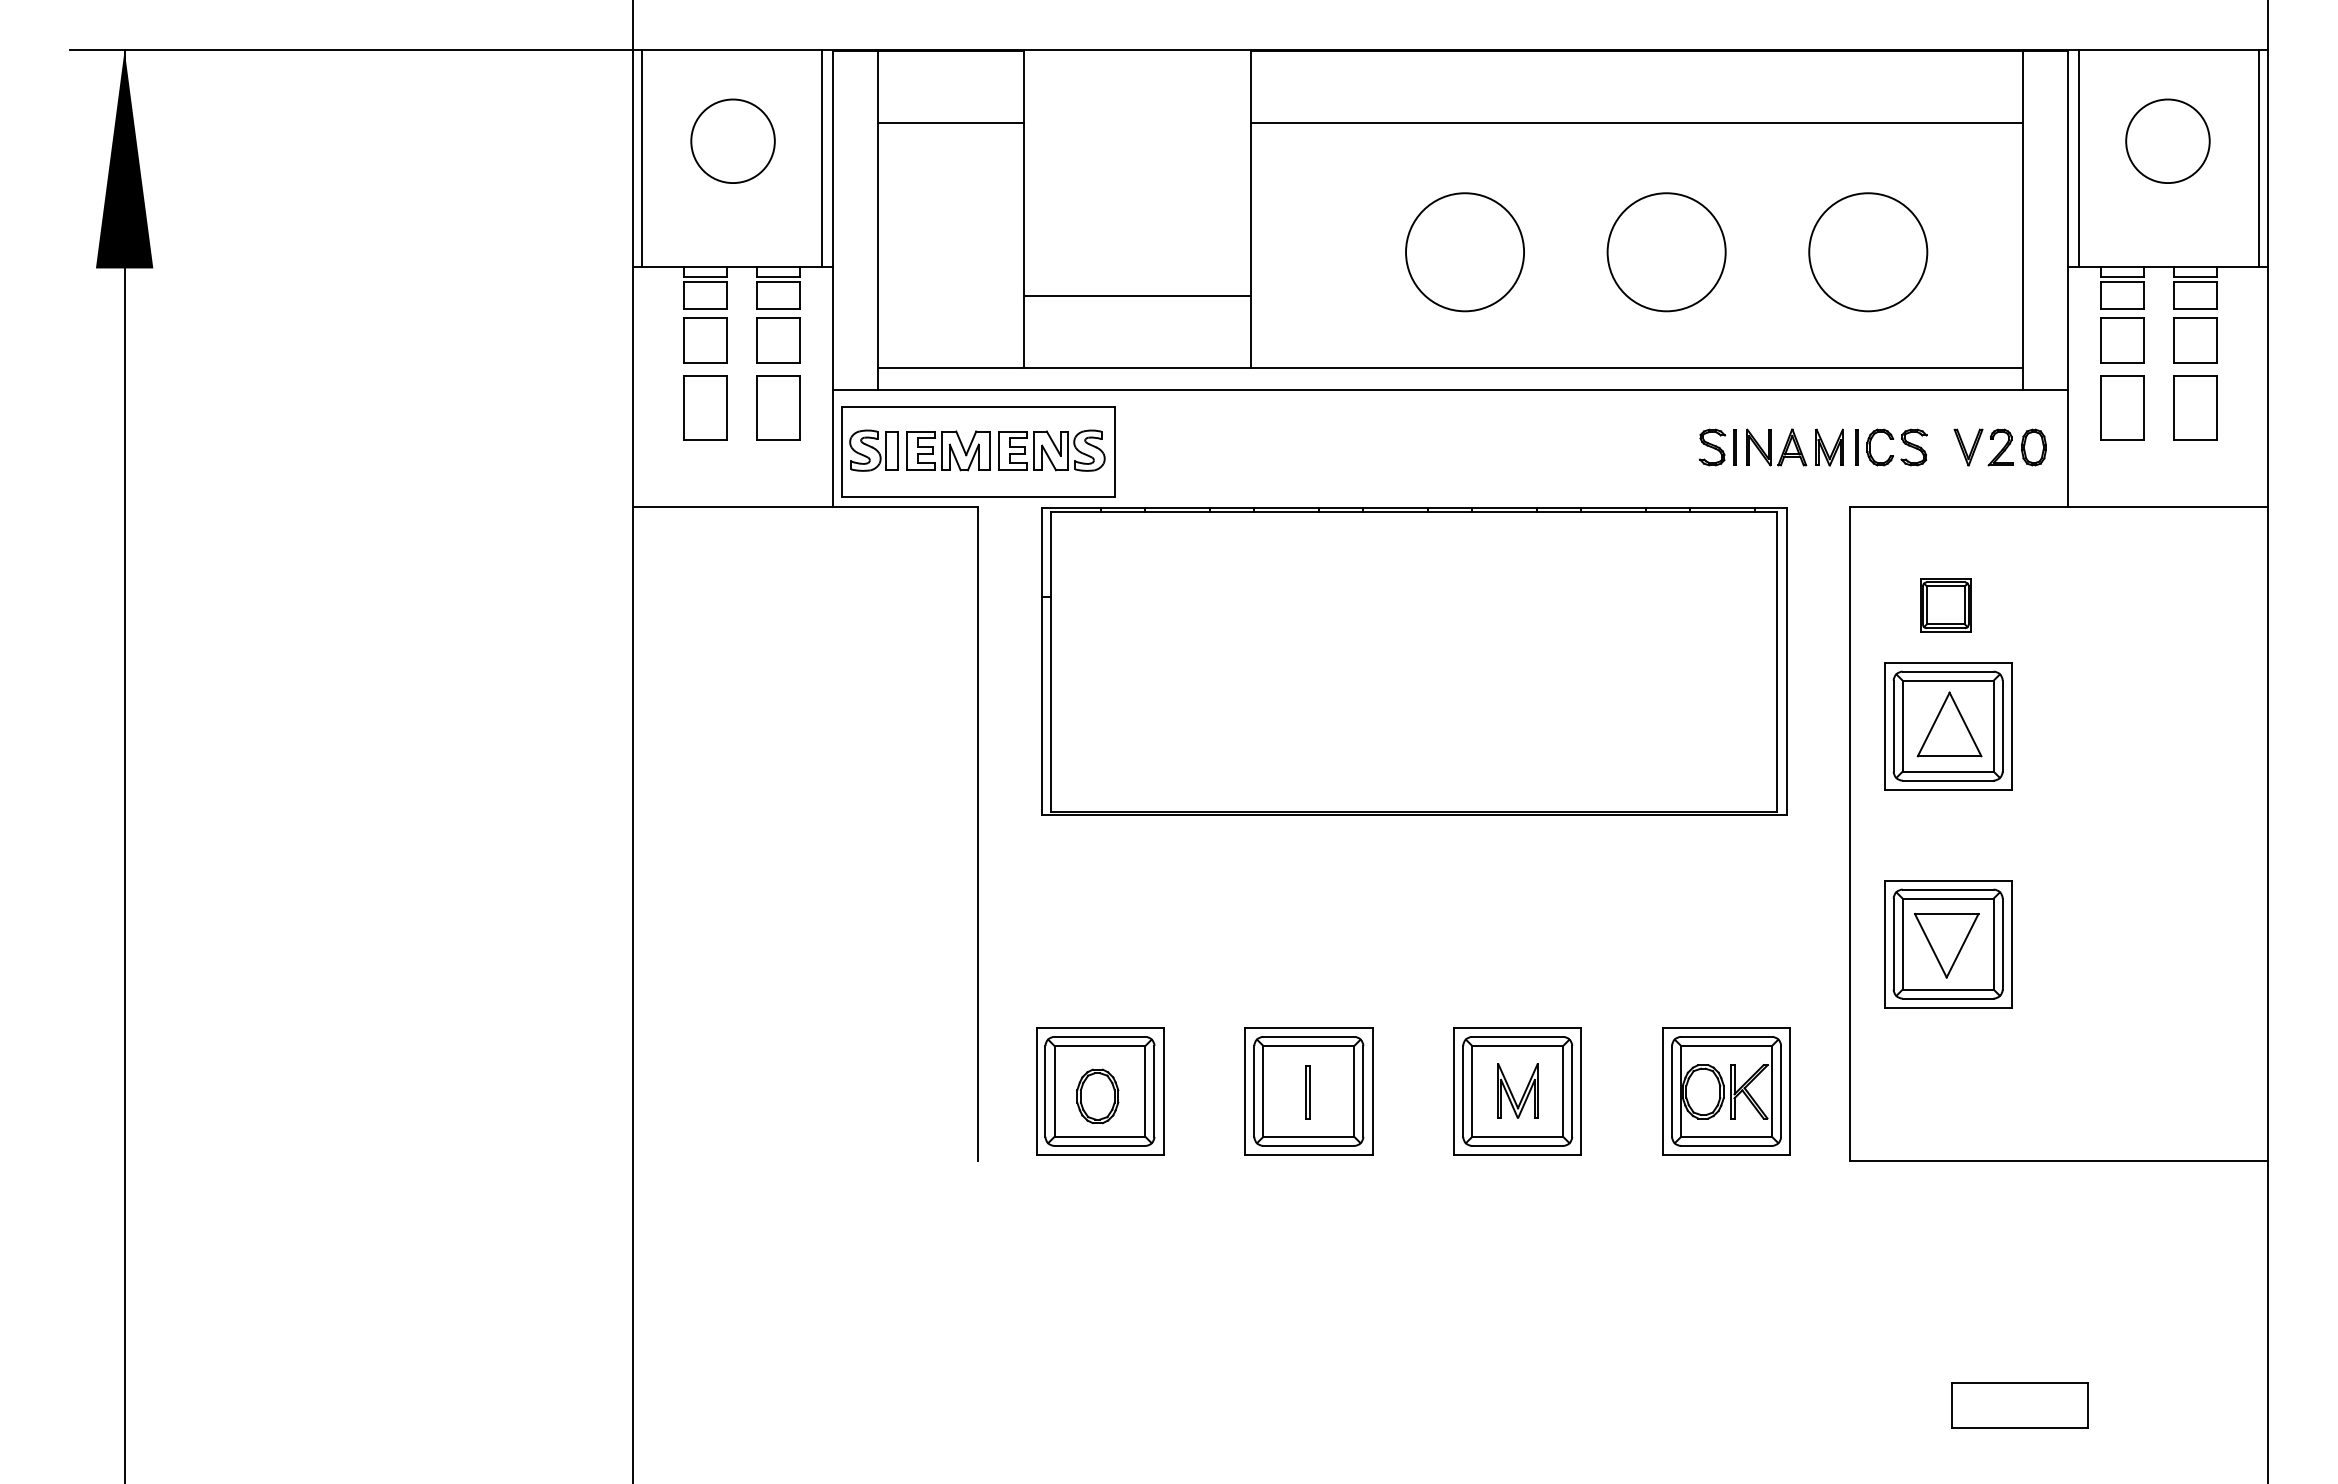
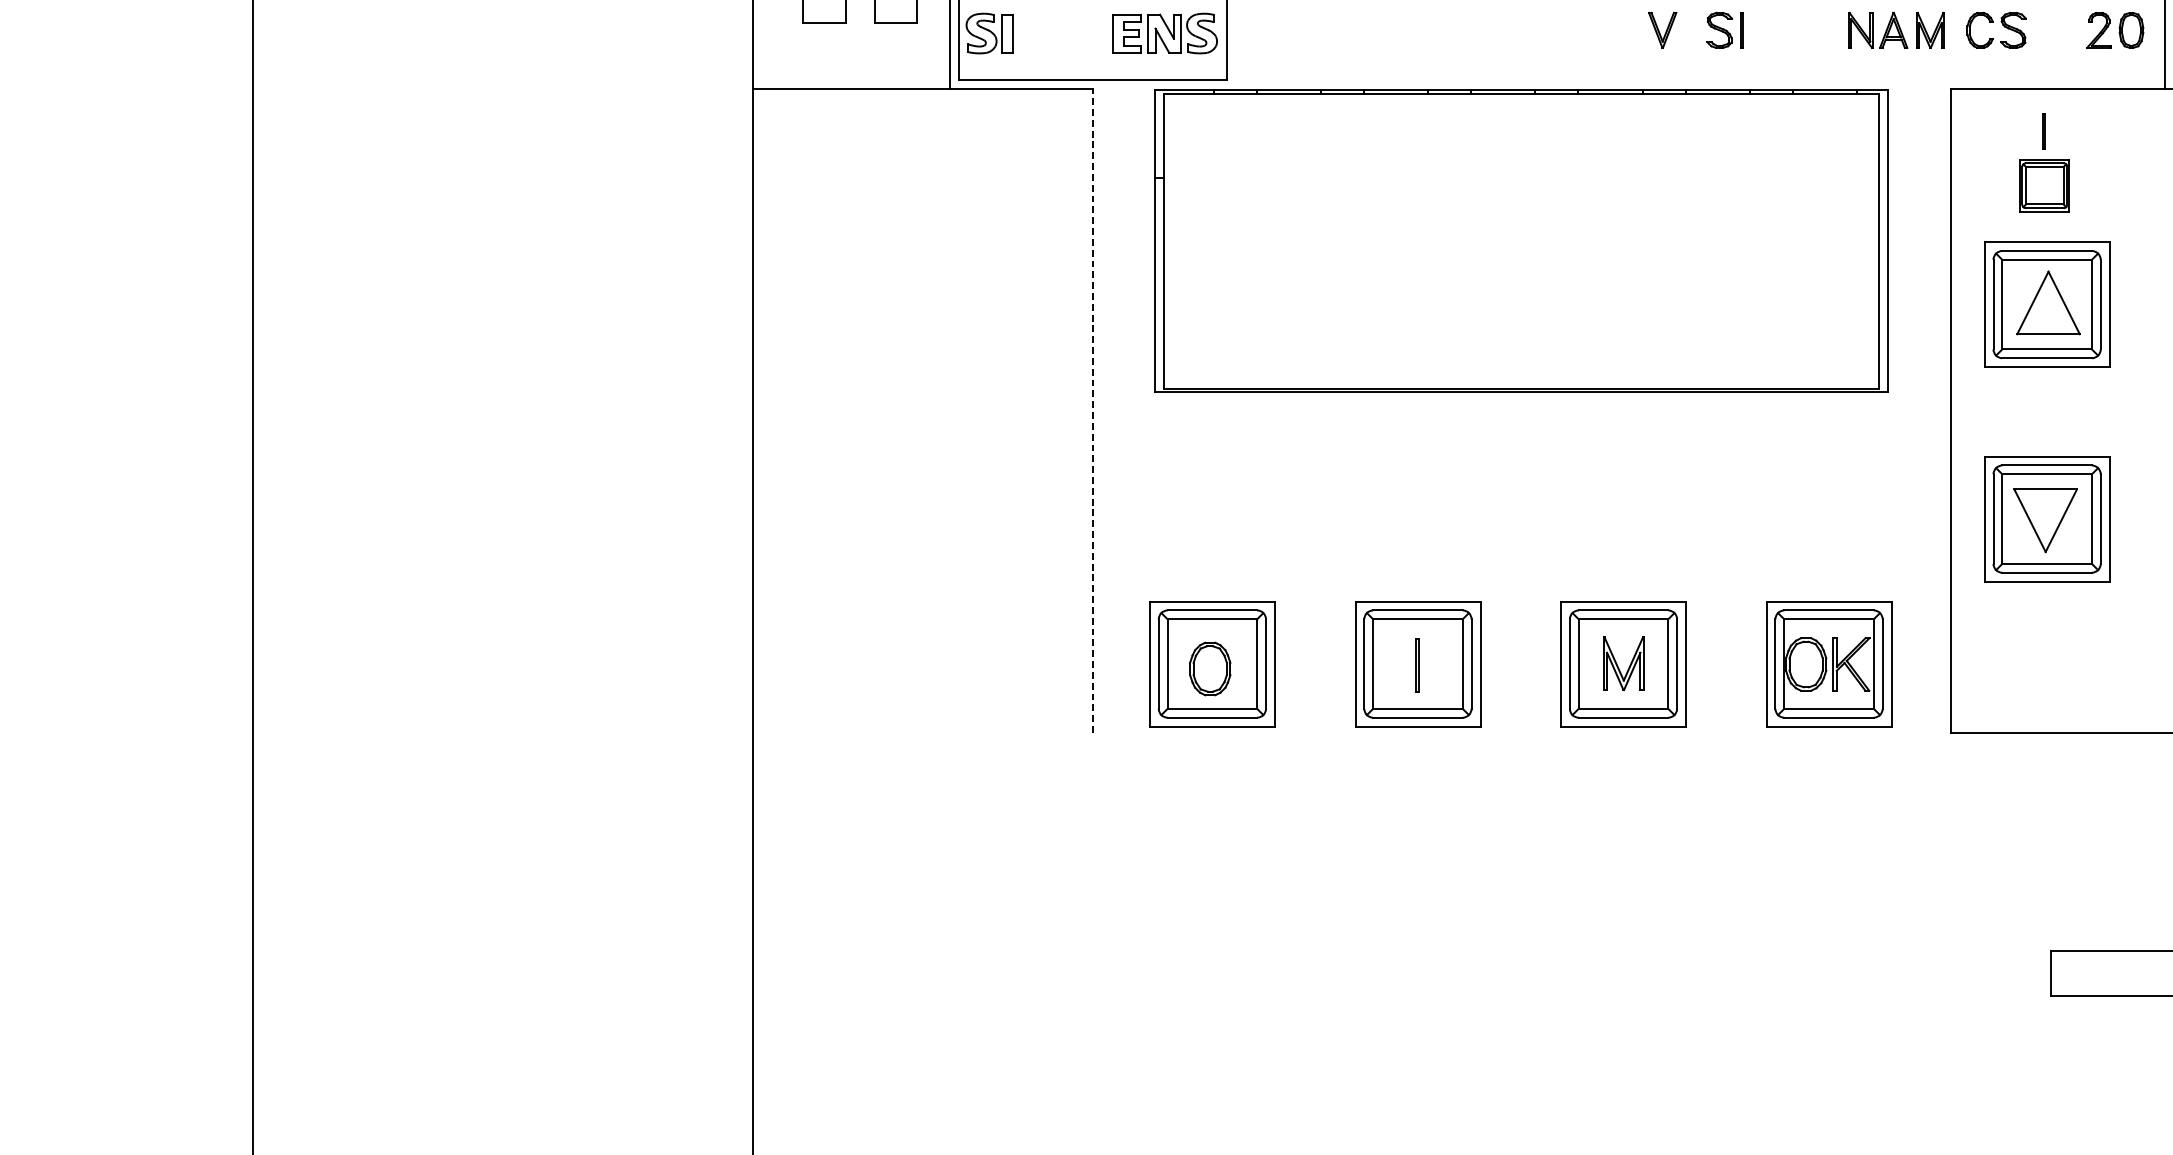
part: (1717, 447) -> (1724, 30), moved
line: (1856, 447) -> (2043, 131), moved
part: (1968, 447) -> (1662, 30), moved
part: (948, 450) -> (1063, 33), removed
line: (978, 834) -> (1092, 411), solid -> dashed

